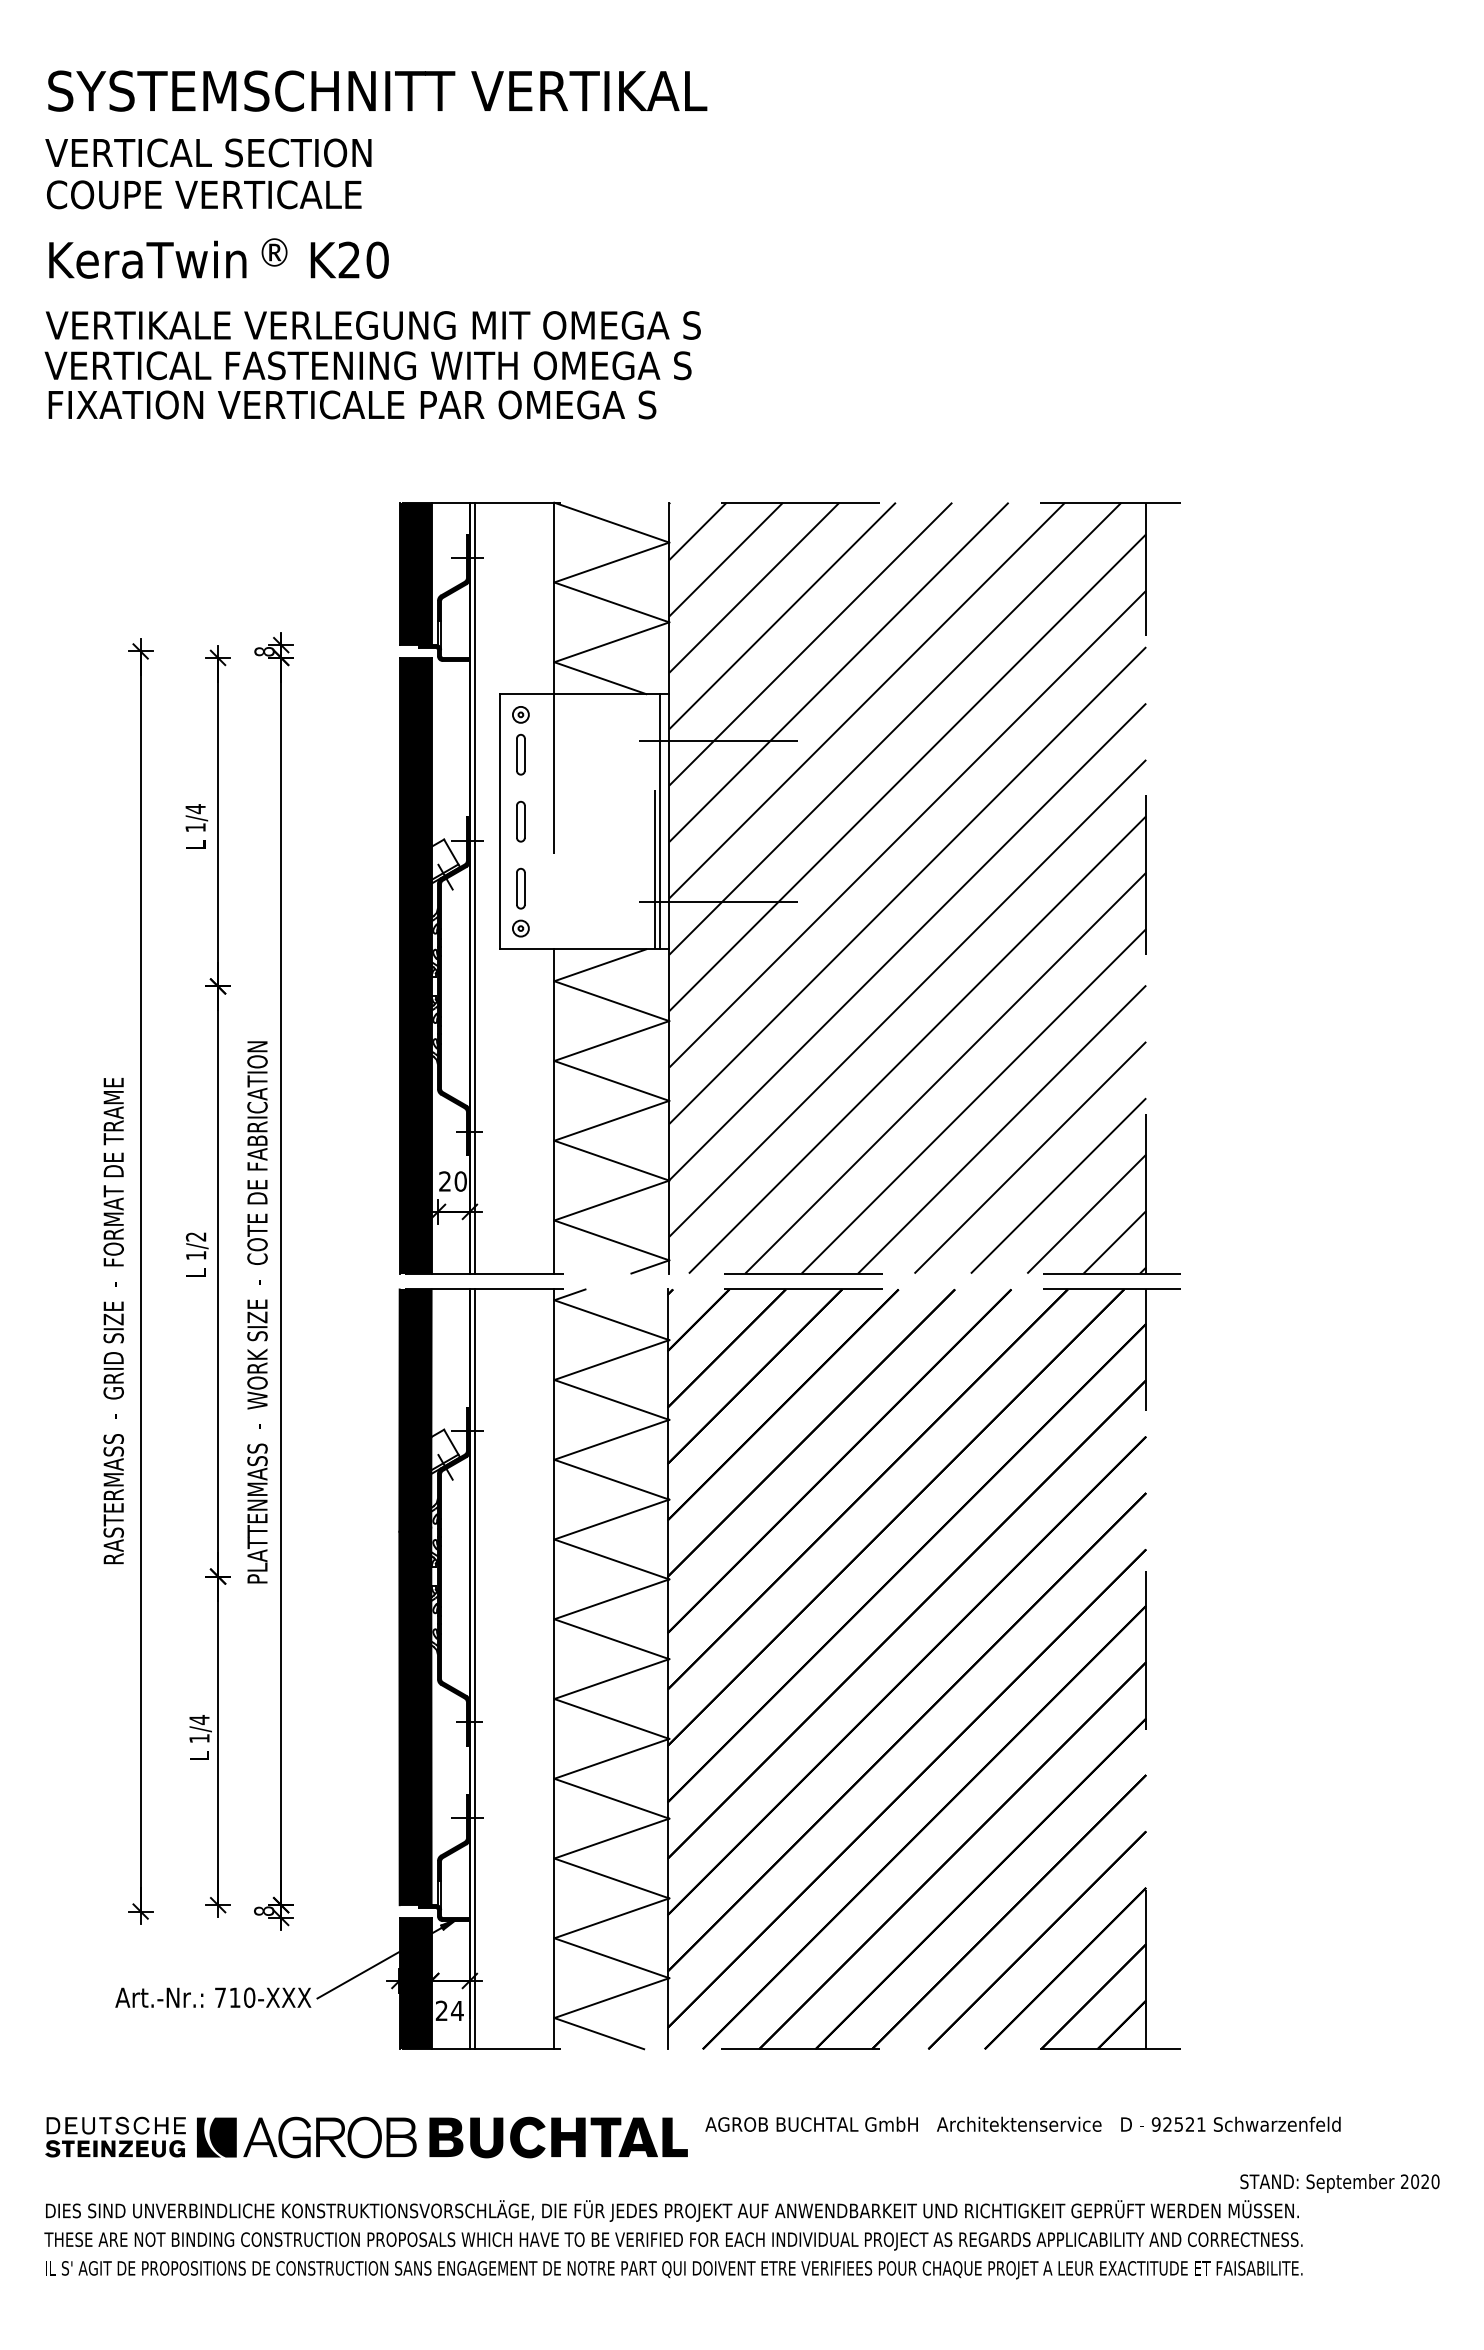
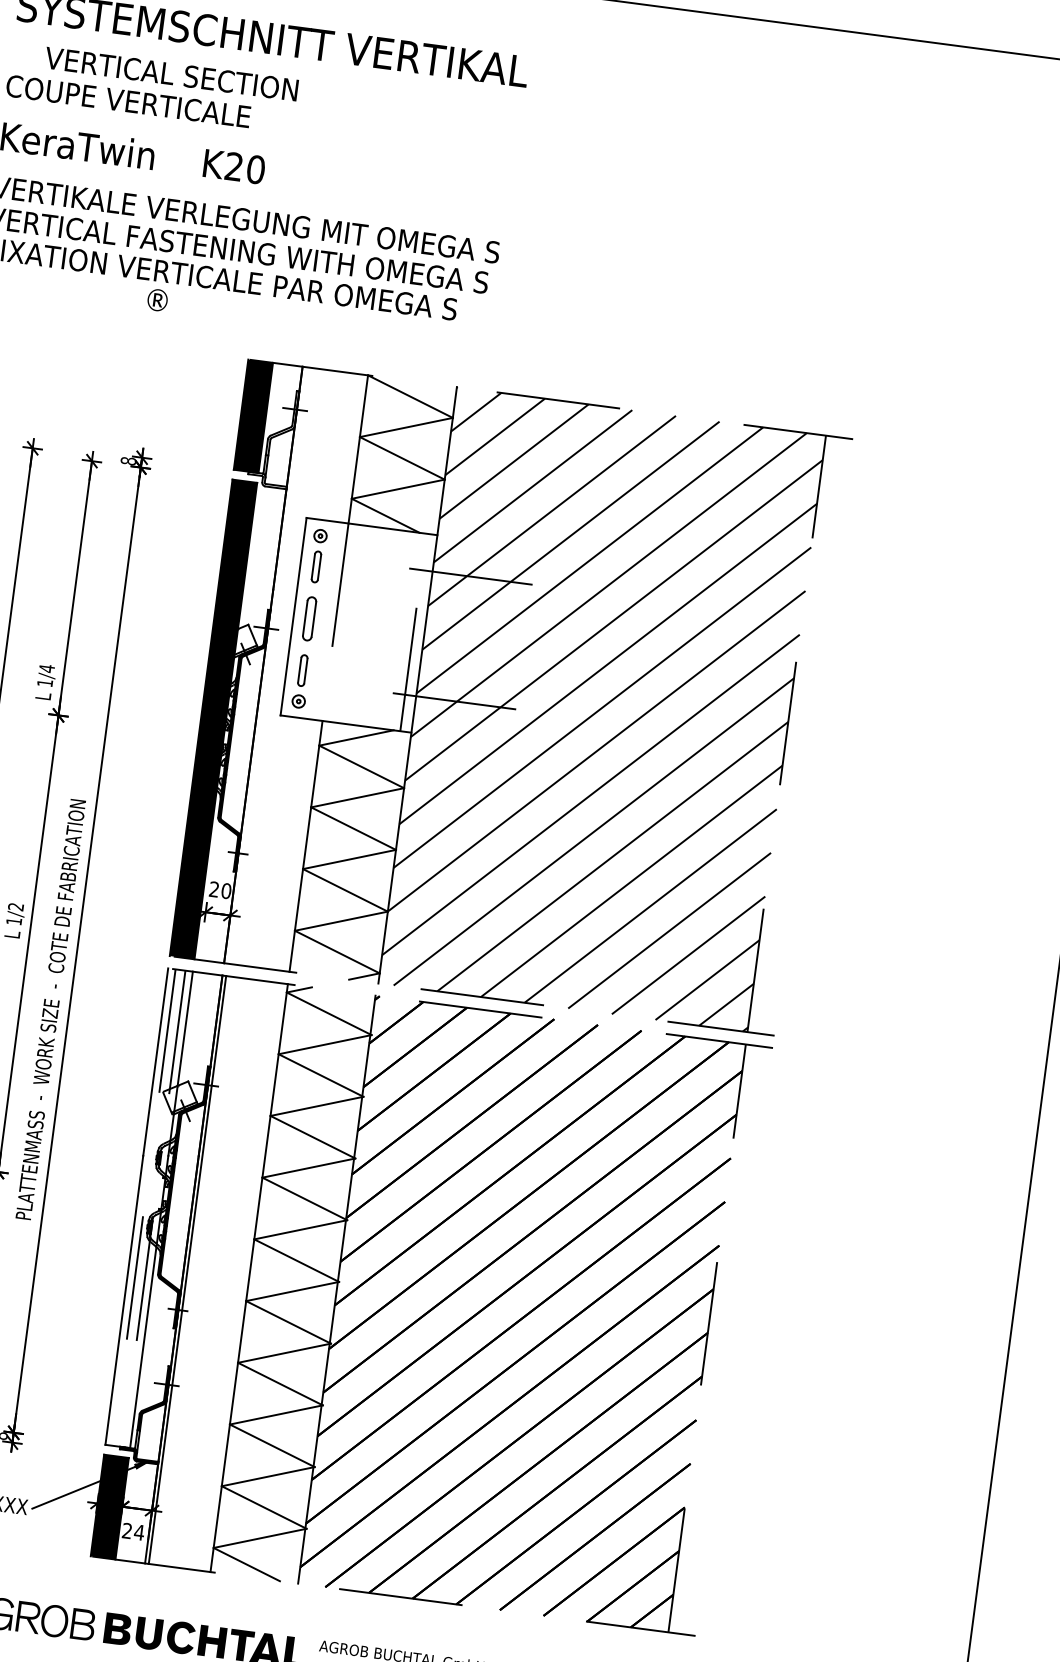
text: (208, 152) -> (171, 73), moved
text: (274, 252) -> (157, 300), moved
fill: (453, 577) -> (282, 422), removed
fill: (443, 653) -> (266, 480), removed
part: (520, 821) -> (309, 618), size x1.4
line: (659, 821) -> (416, 632), removed
text: (196, 826) -> (45, 682), moved
line: (474, 887) -> (267, 664), removed
text: (257, 1312) -> (50, 1009), moved
fill: (415, 1597) -> (149, 1208), removed

